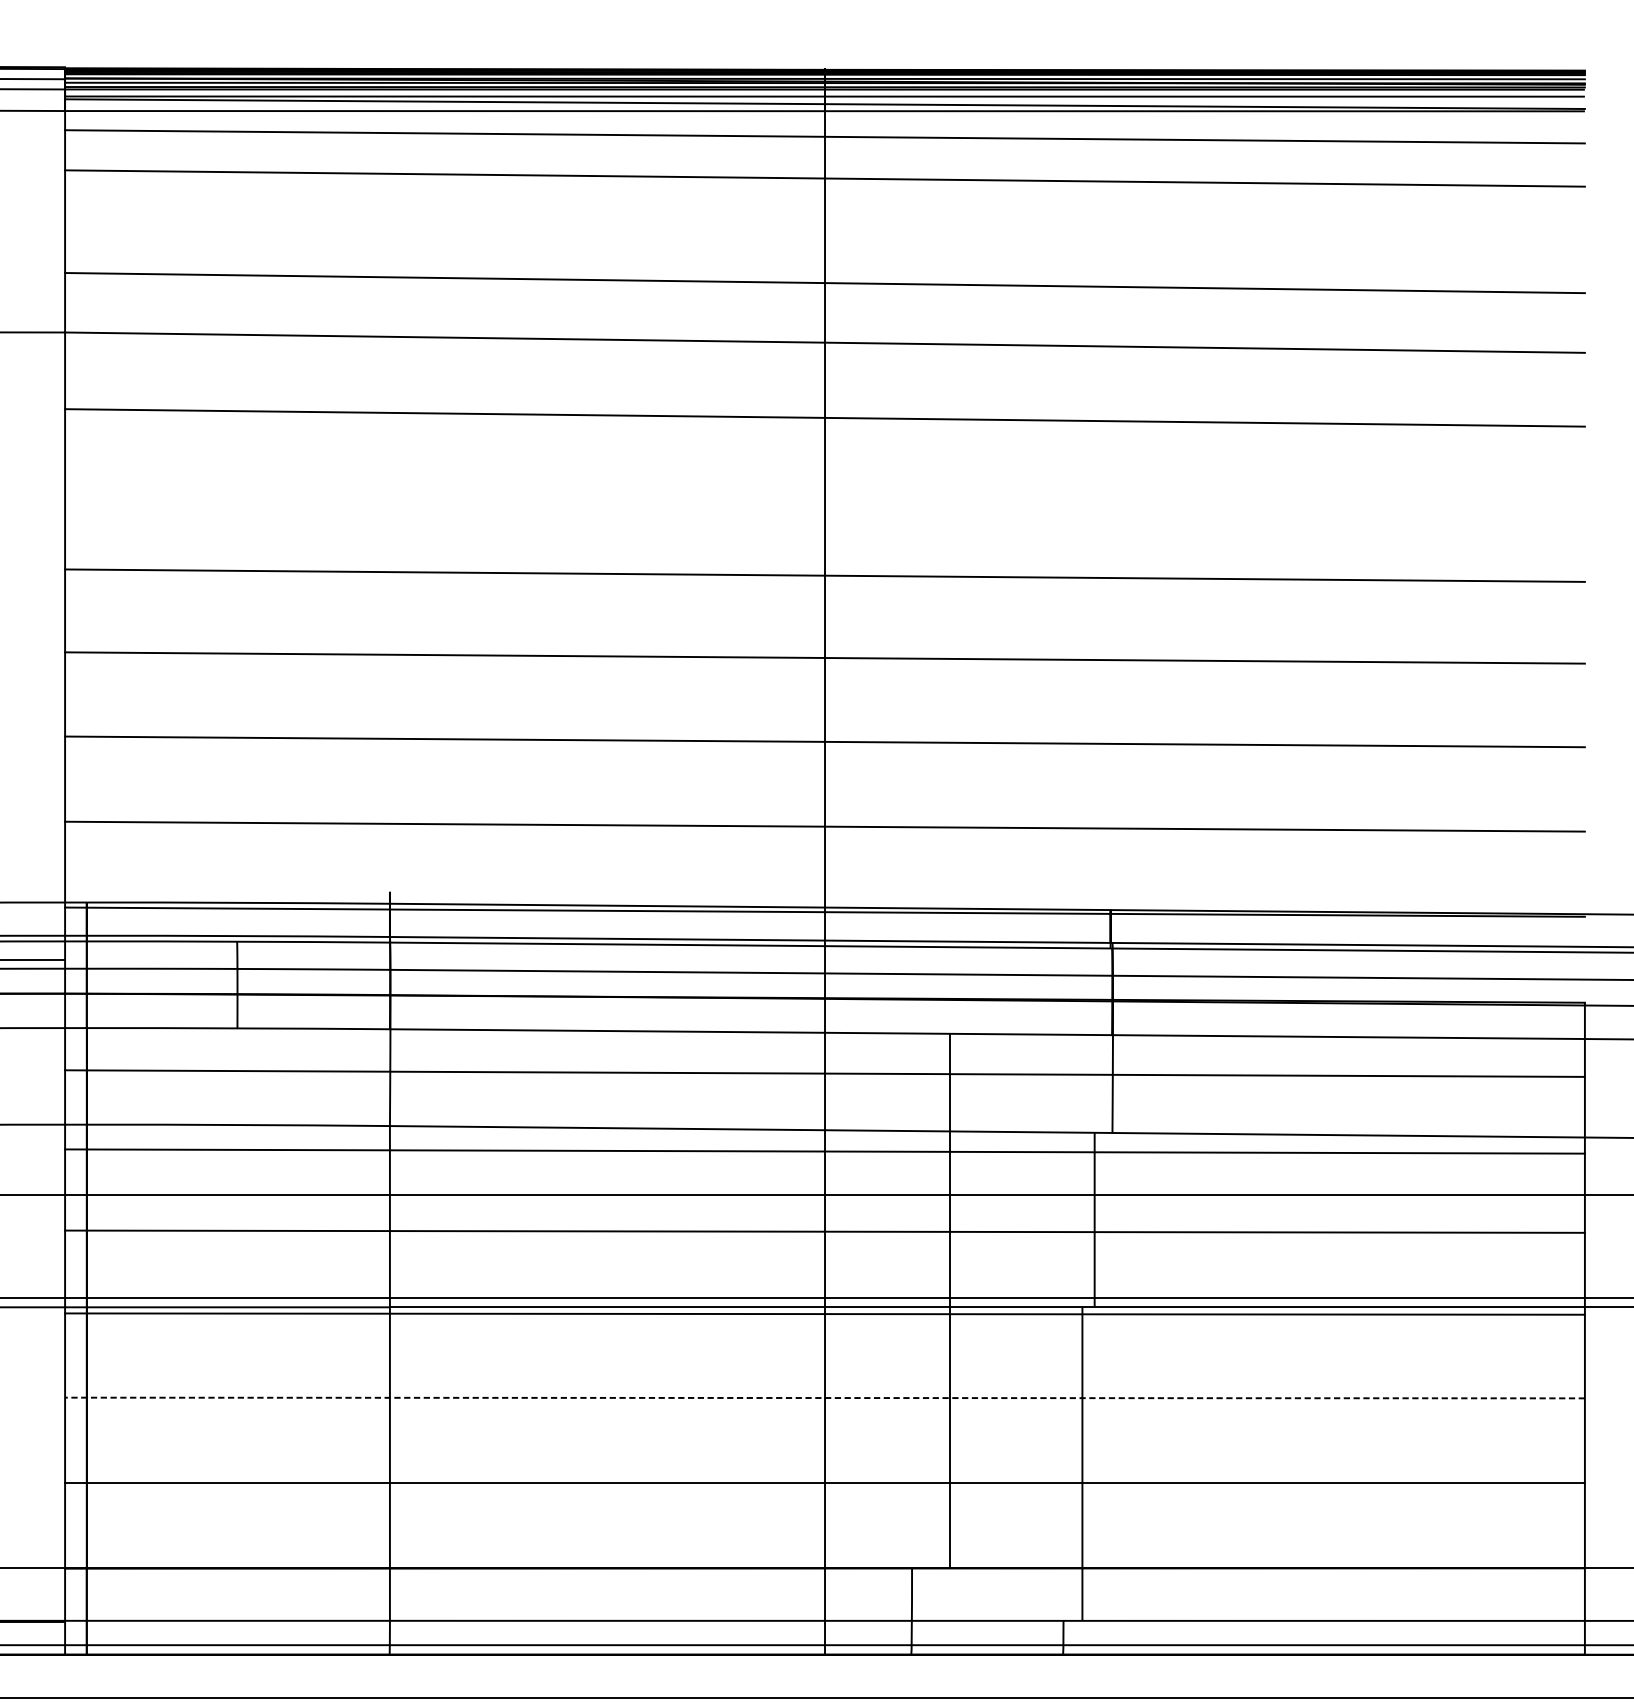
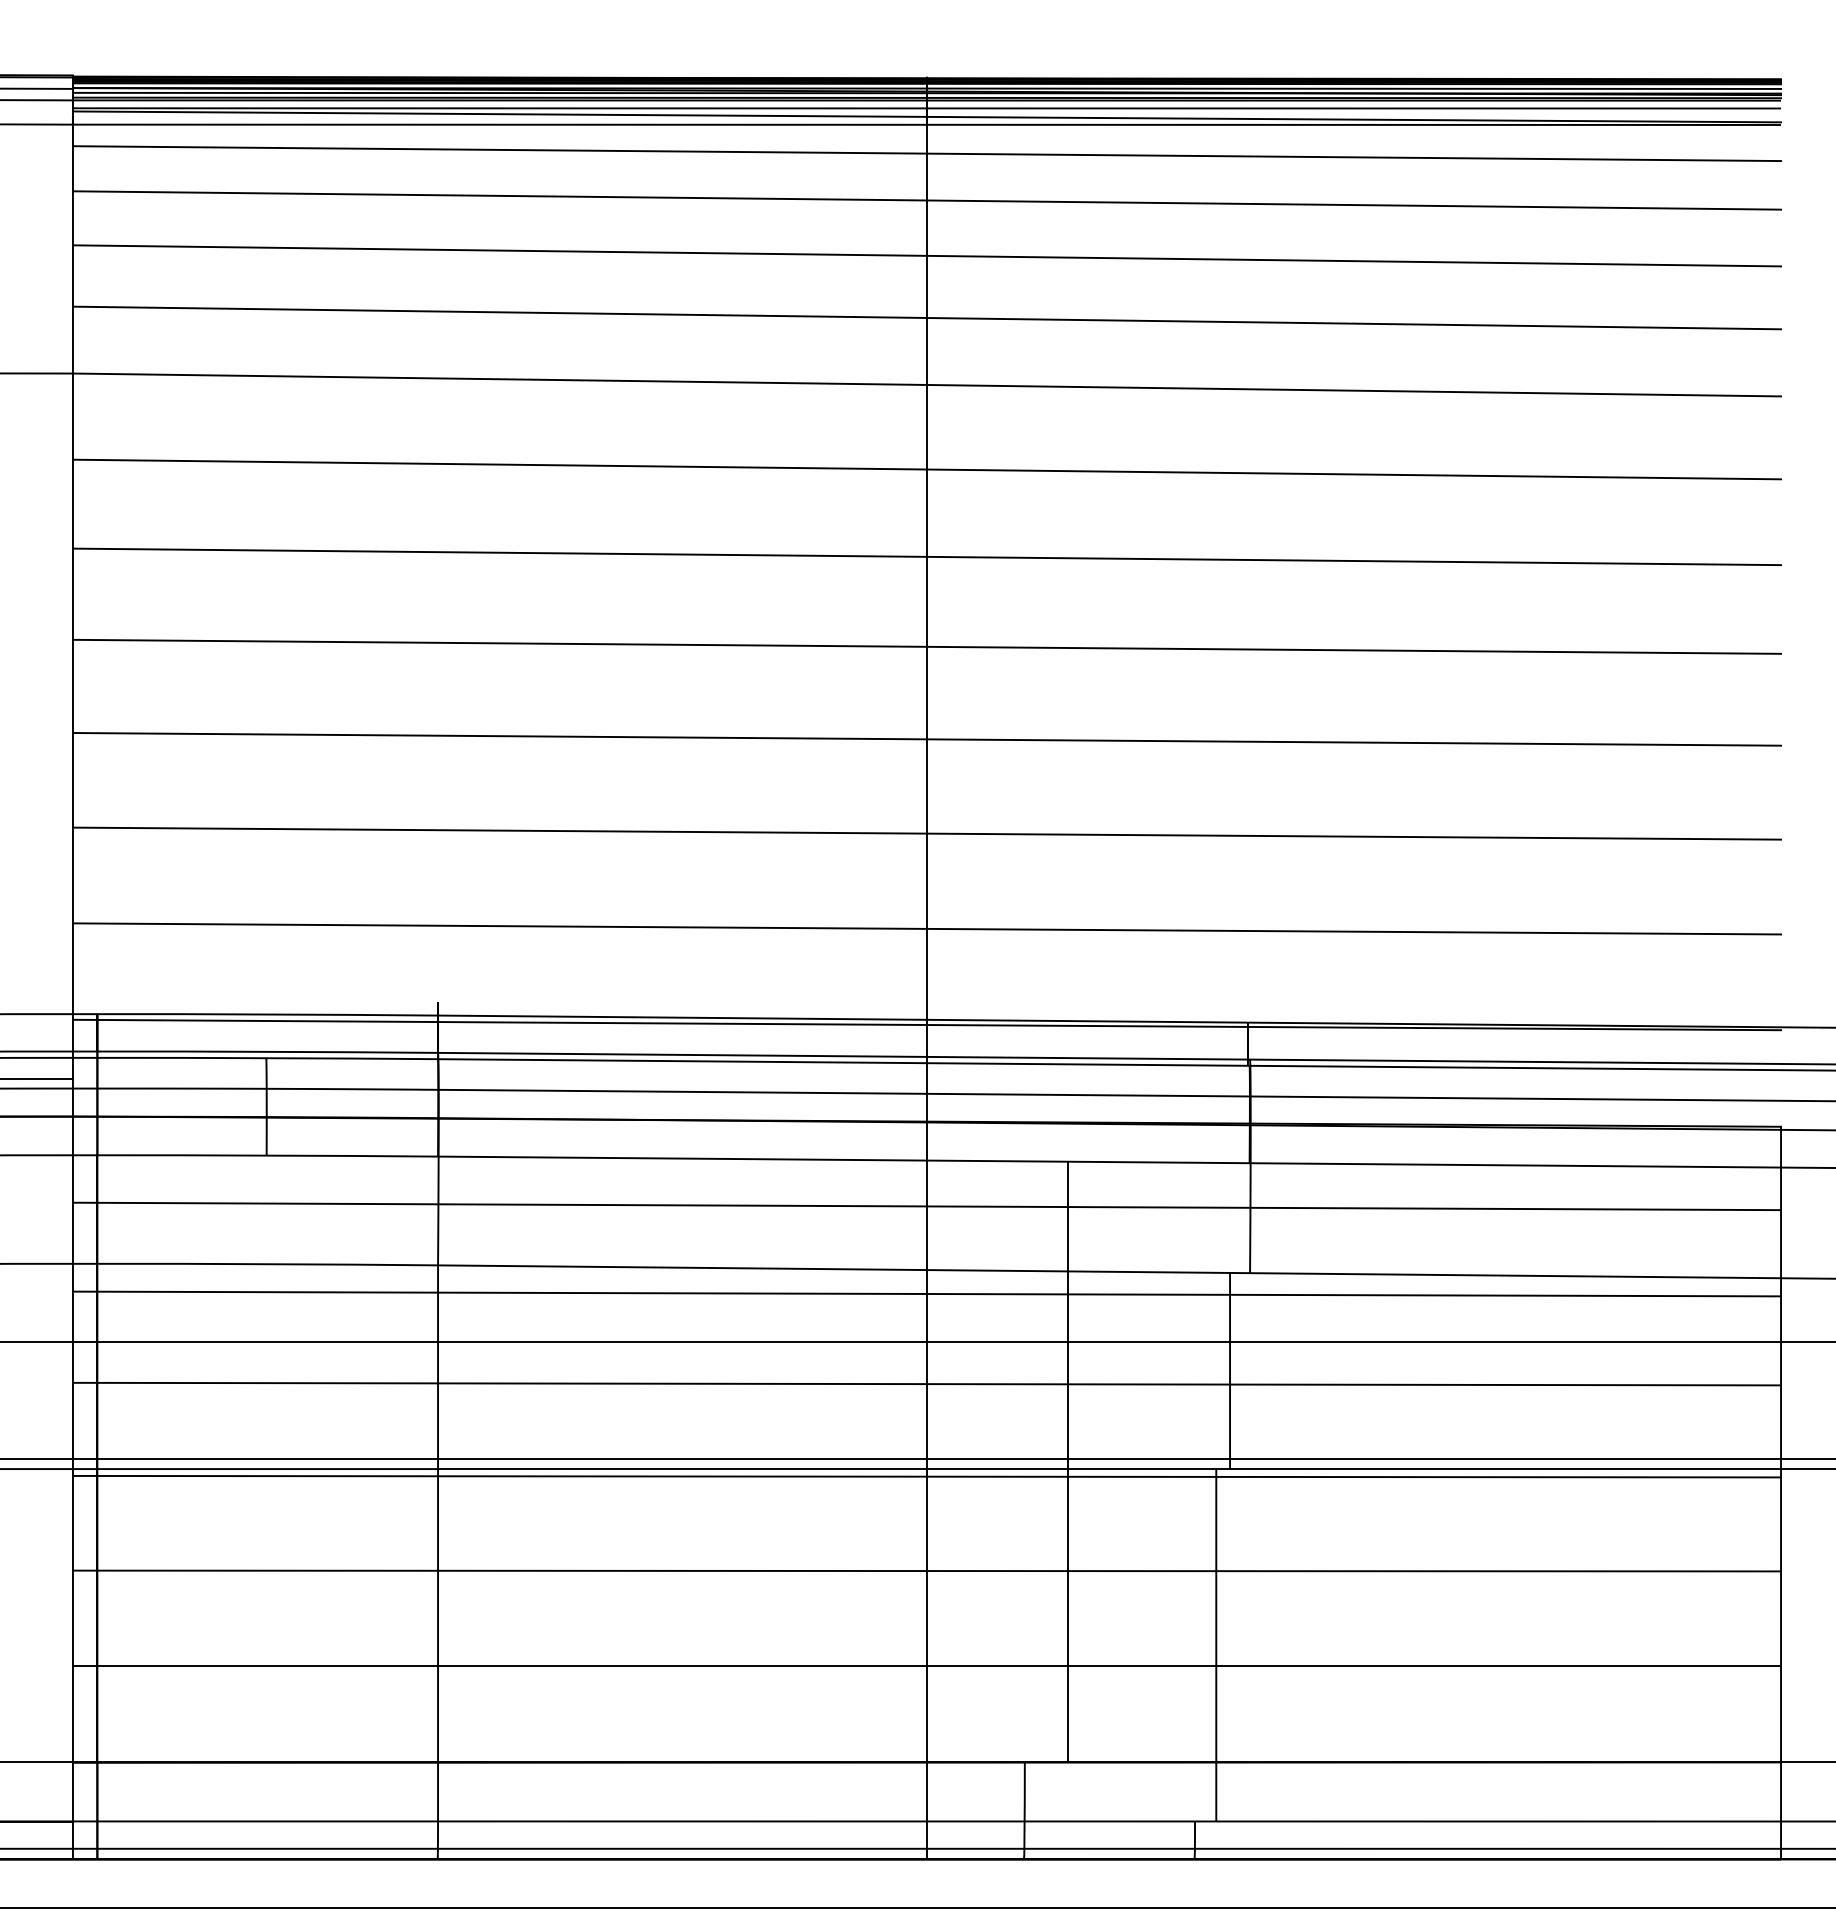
line: (824, 227) -> (926, 255), added
line: (824, 495) -> (926, 556), added
line: (824, 1398) -> (926, 1571), dashed -> solid

